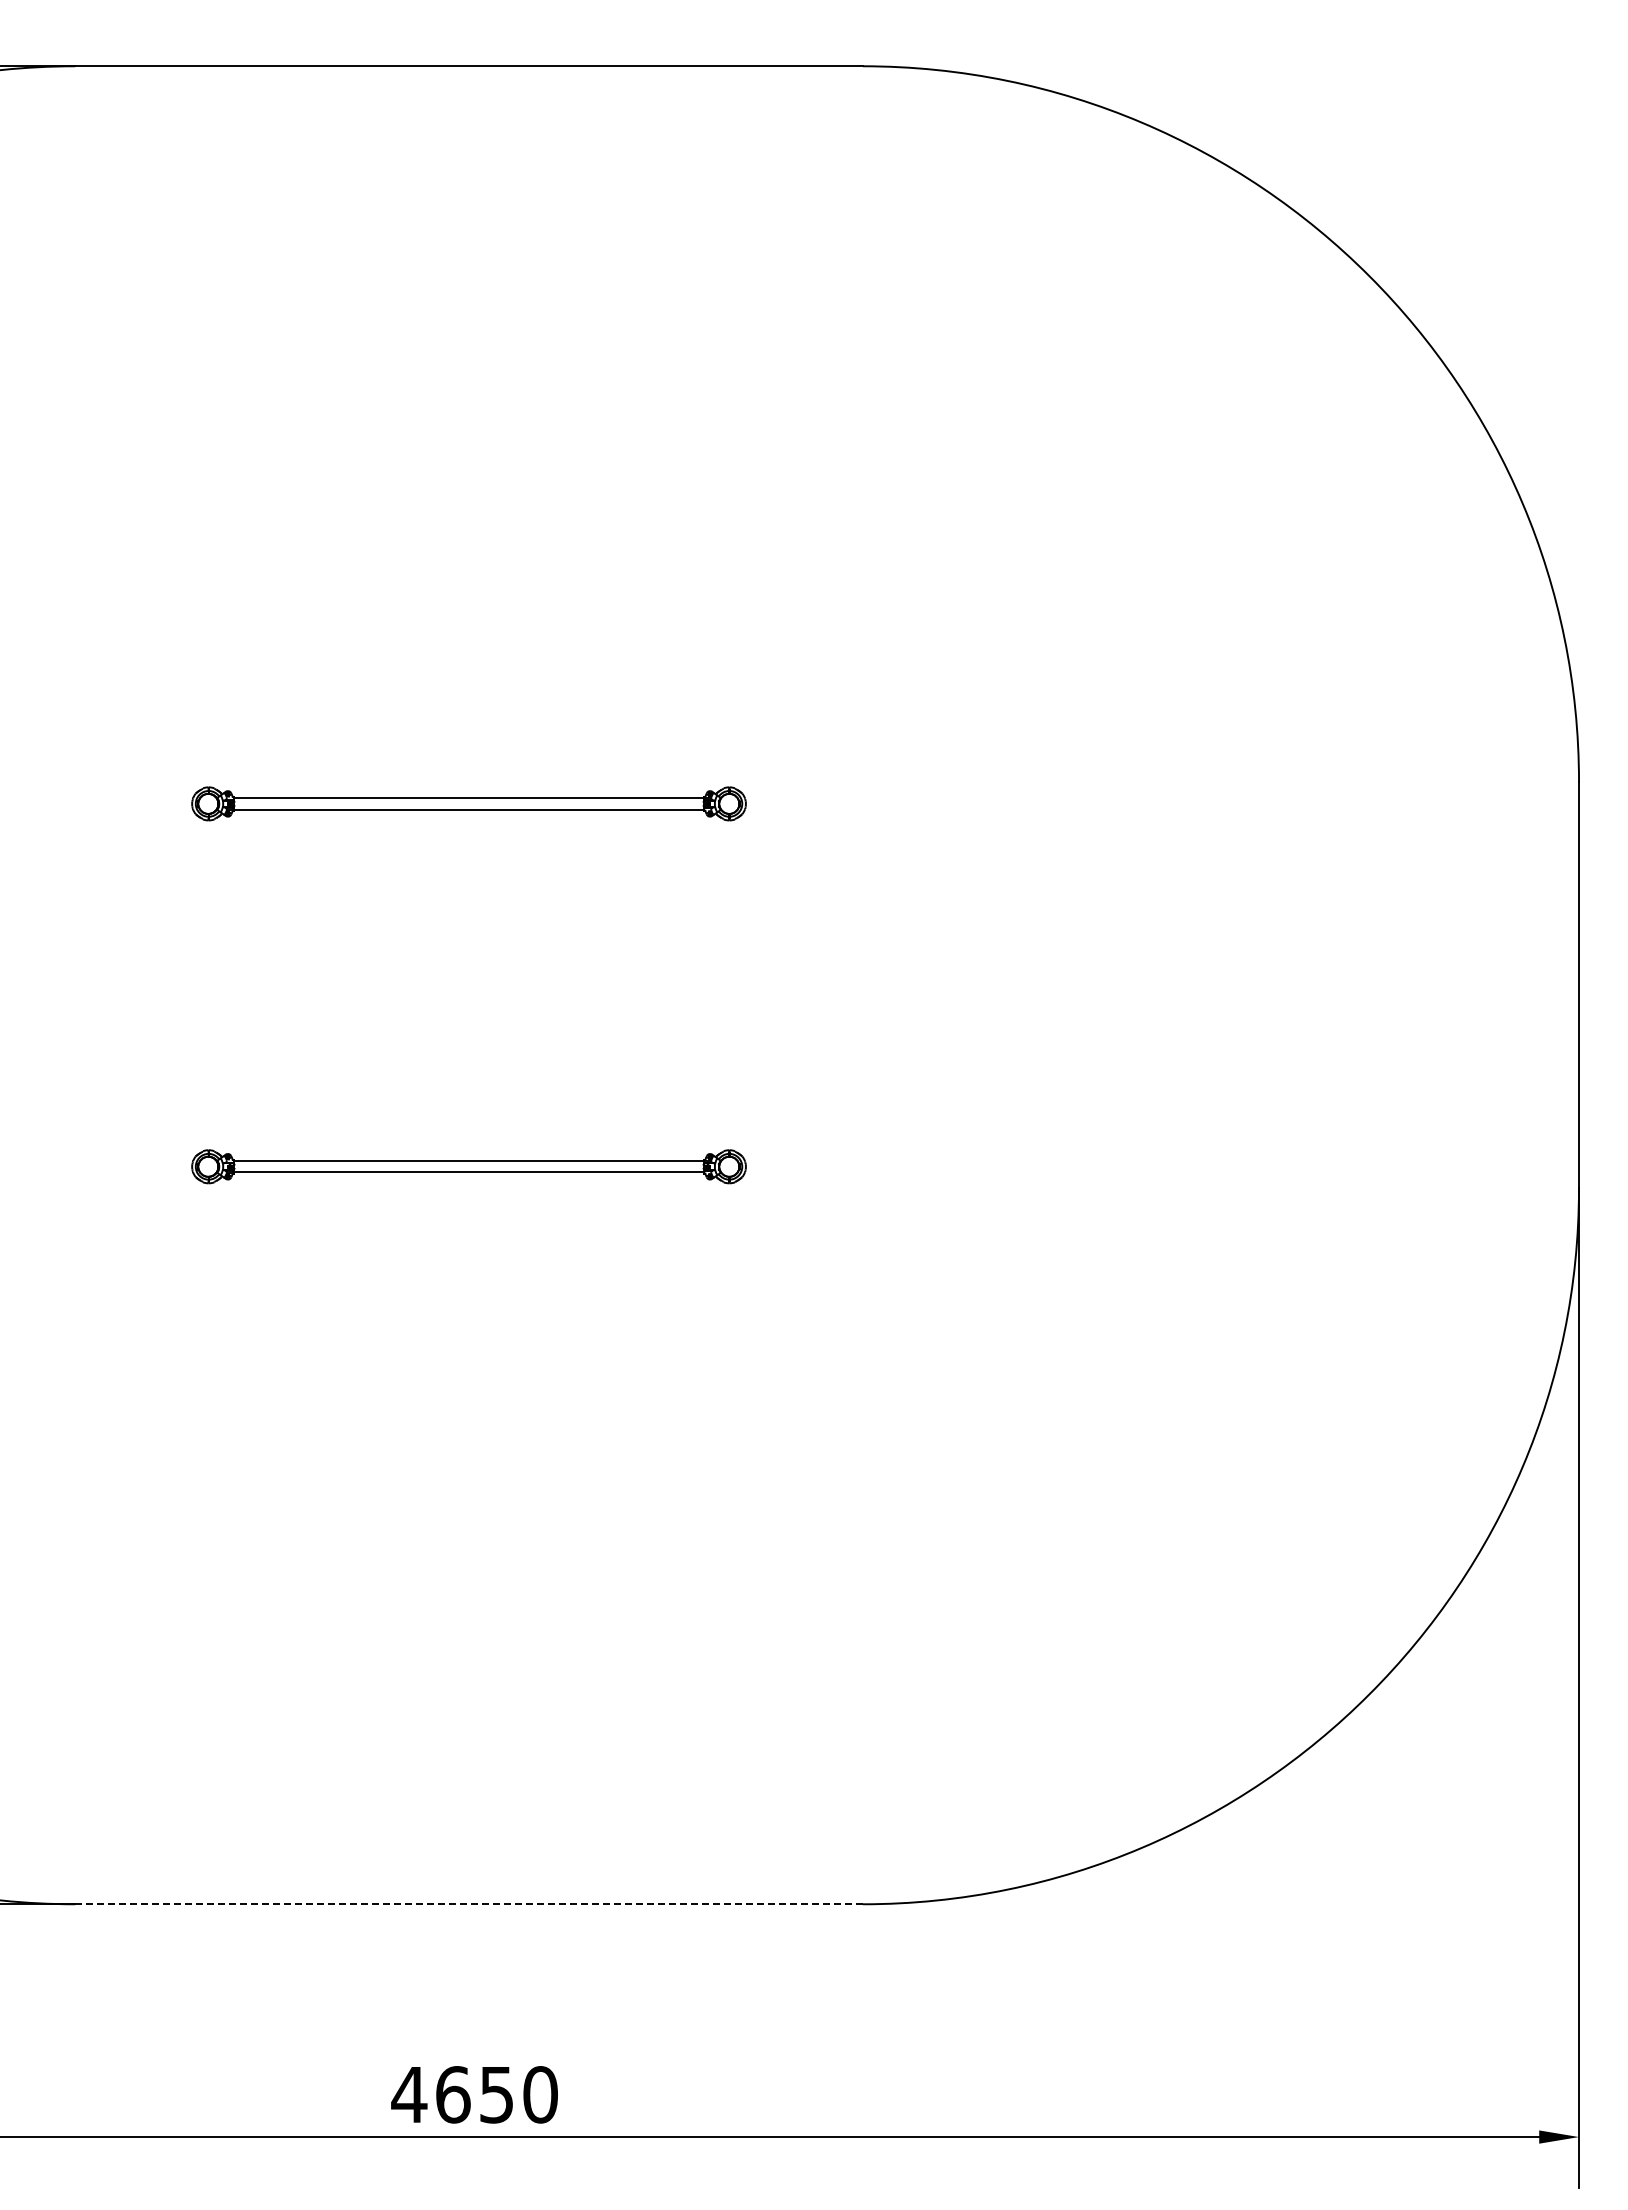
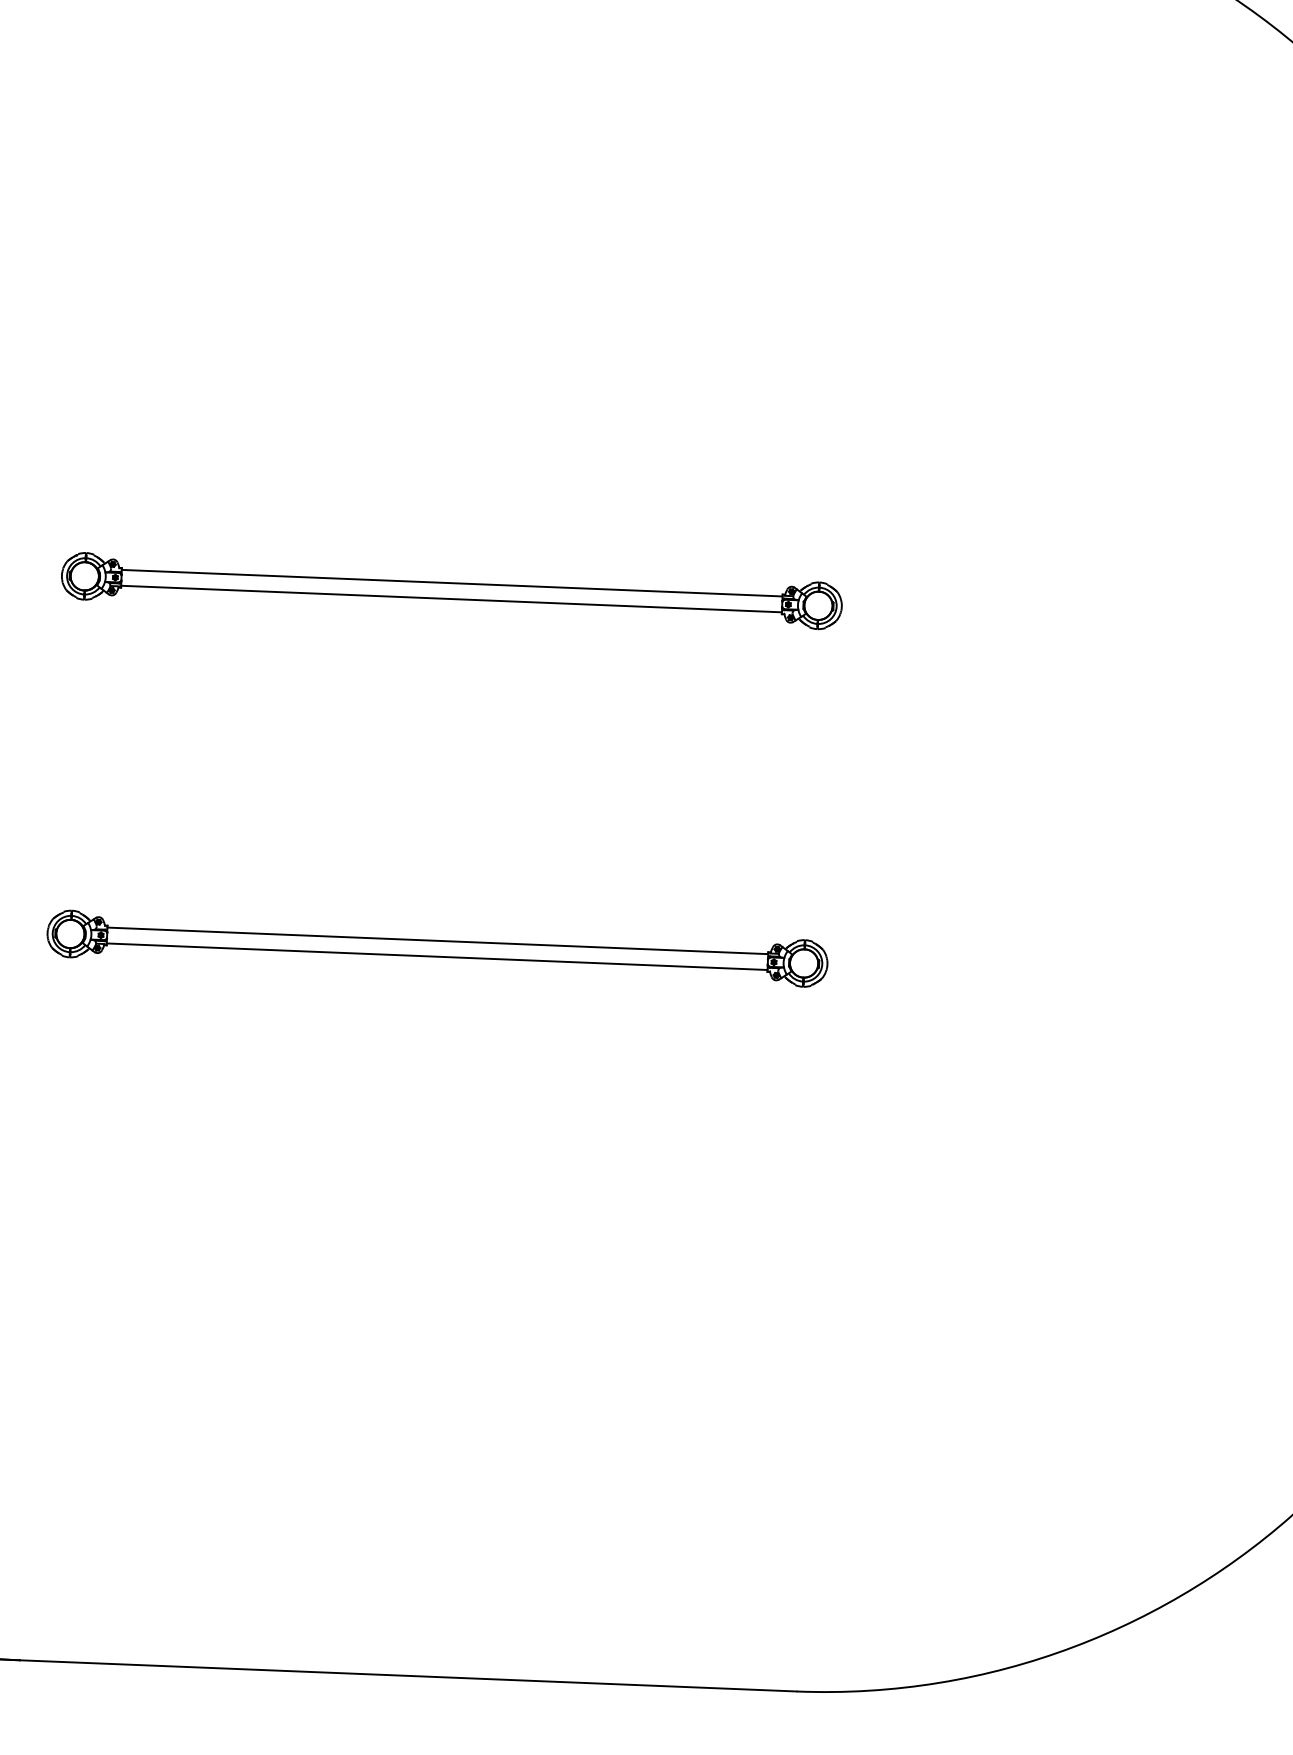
part: (468, 803) -> (451, 590), size x1.43
part: (468, 1166) -> (436, 948), size x1.43
line: (469, 1904) -> (408, 1676), dashed -> solid

